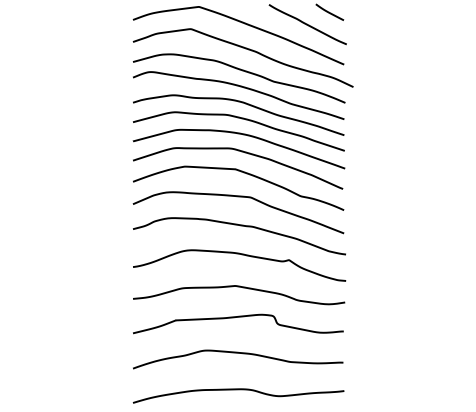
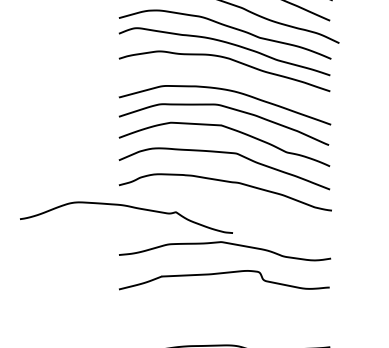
curve: (241, 119) -> (227, 75), removed
curve: (241, 255) -> (128, 207), moved
curve: (238, 353) -> (224, 309), removed

